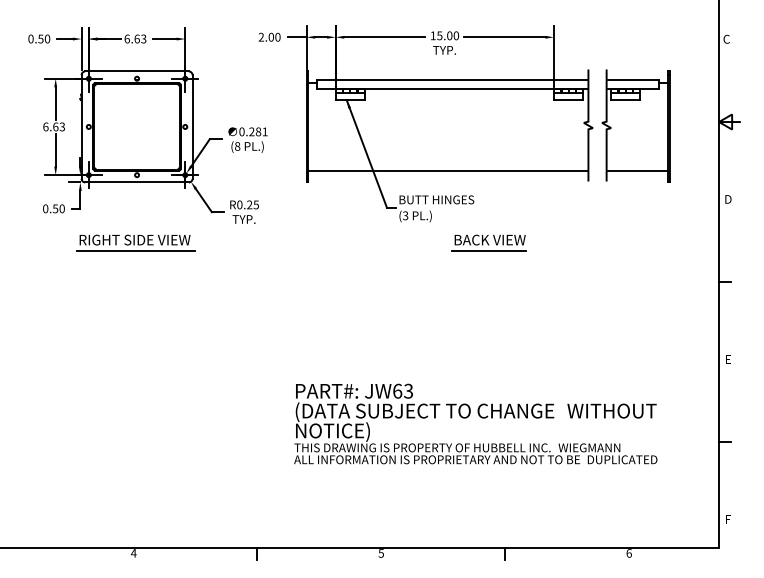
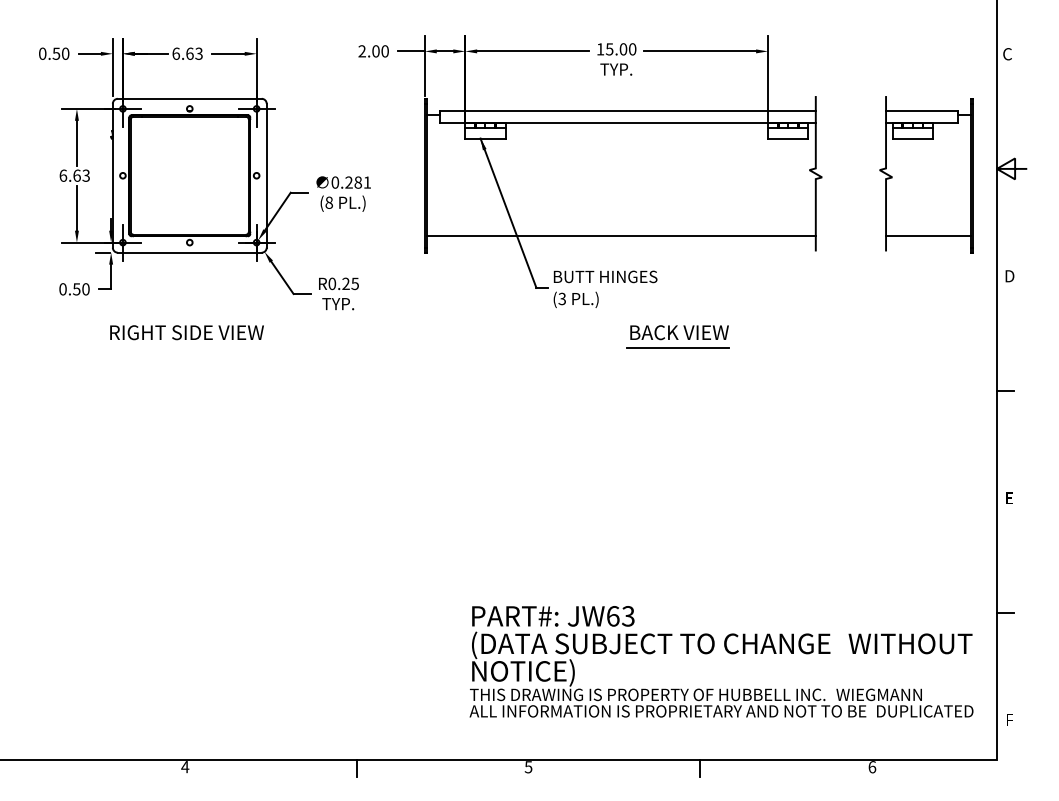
part: (635, 126) -> (926, 174), moved
line: (135, 250) -> (187, 347), removed
text: (475, 423) -> (721, 661), moved

